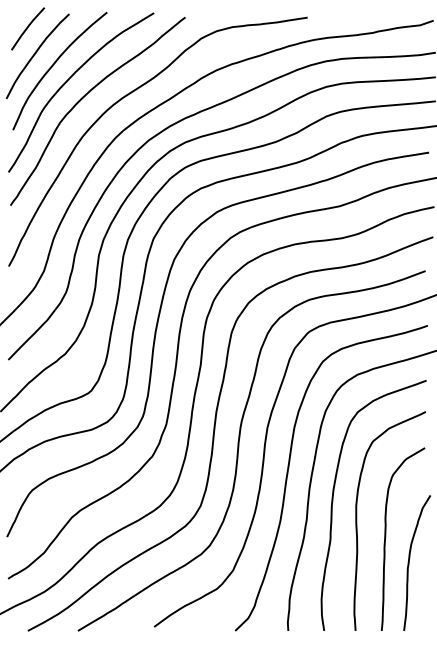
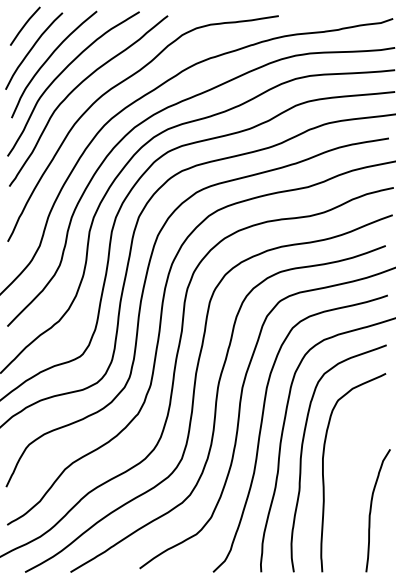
curve: (386, 537) -> (350, 487), removed

